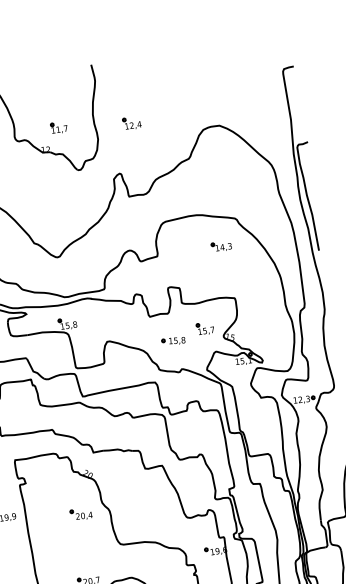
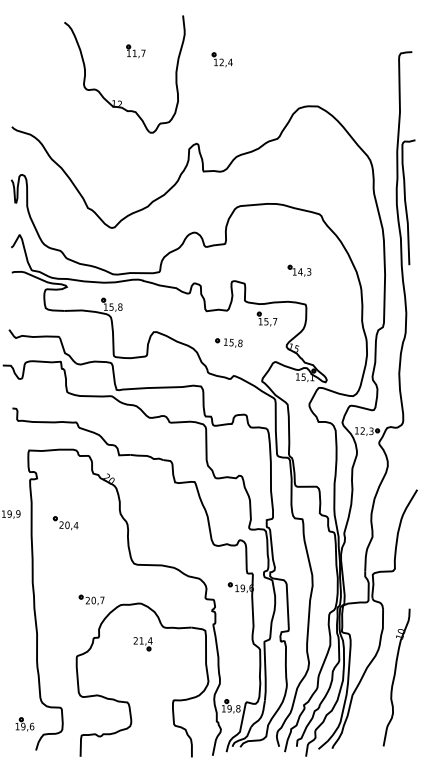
part: (131, 123) -> (221, 59), moved
part: (58, 127) -> (135, 51), moved
part: (221, 246) -> (299, 270), moved
part: (204, 328) -> (266, 318), moved
part: (81, 514) -> (65, 523), moved

